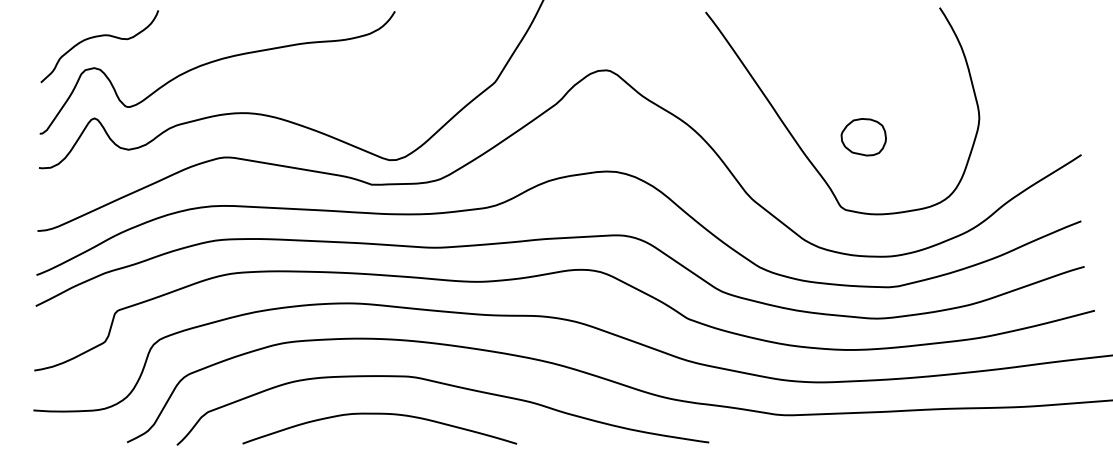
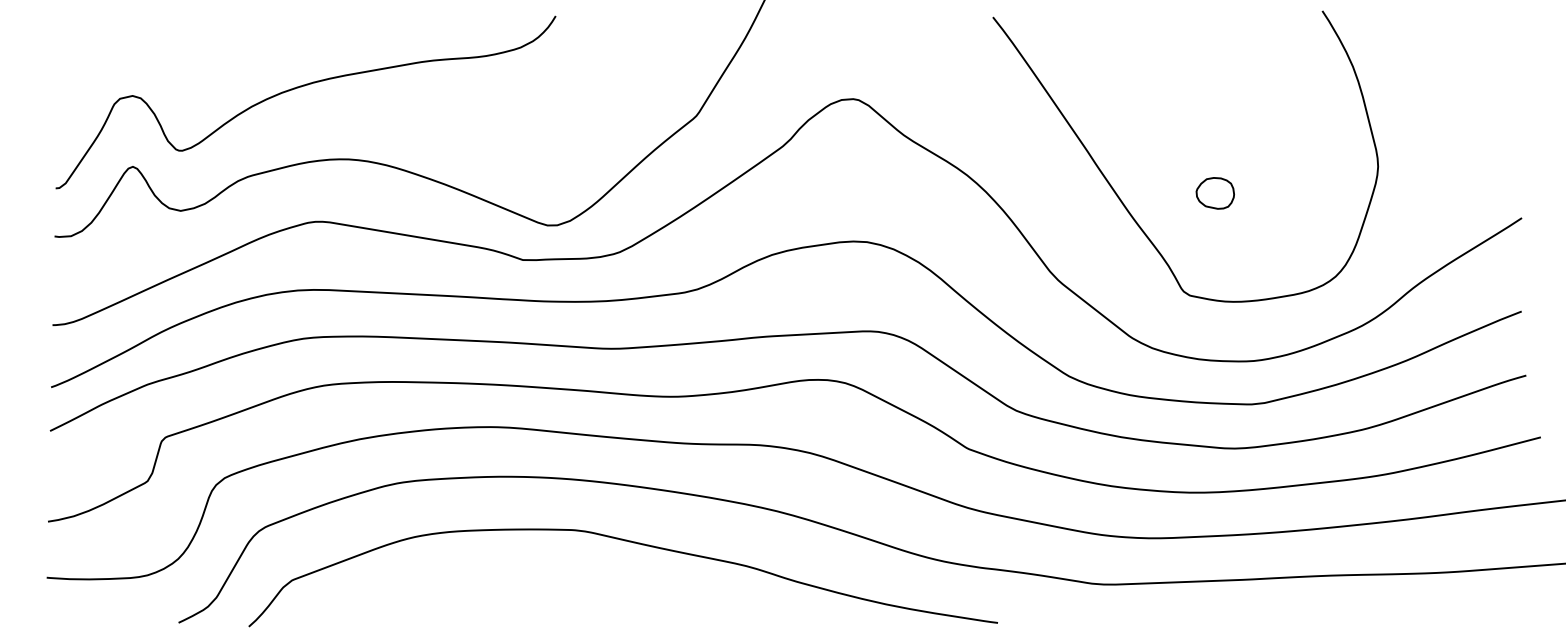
curve: (98, 37) -> (138, 52), removed
part: (863, 137) -> (1215, 193), size x0.6
curve: (379, 414) -> (533, 583), removed

